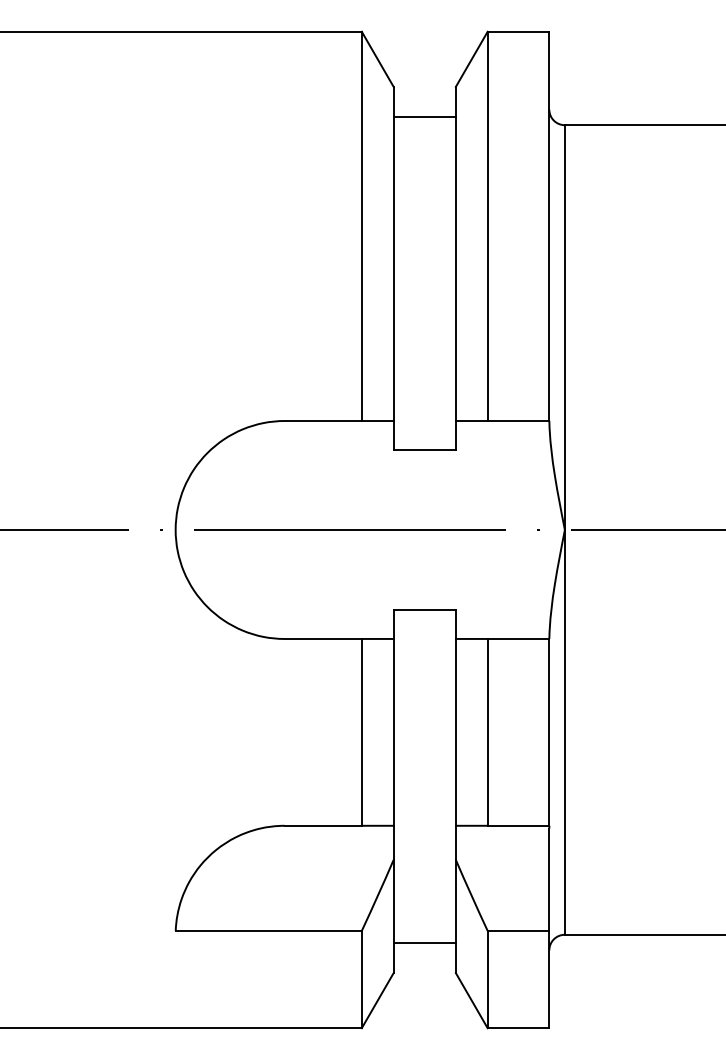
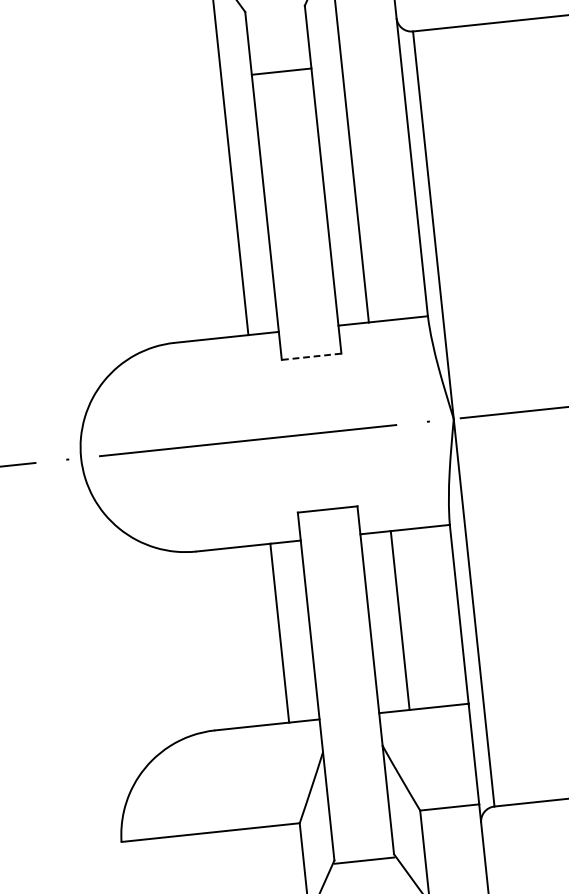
line: (424, 117) -> (281, 71), moved
line: (424, 450) -> (311, 357), solid -> dashed
line: (424, 942) -> (364, 860), moved

